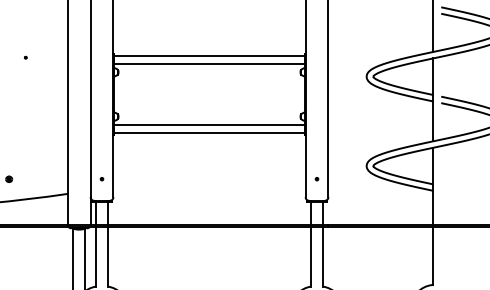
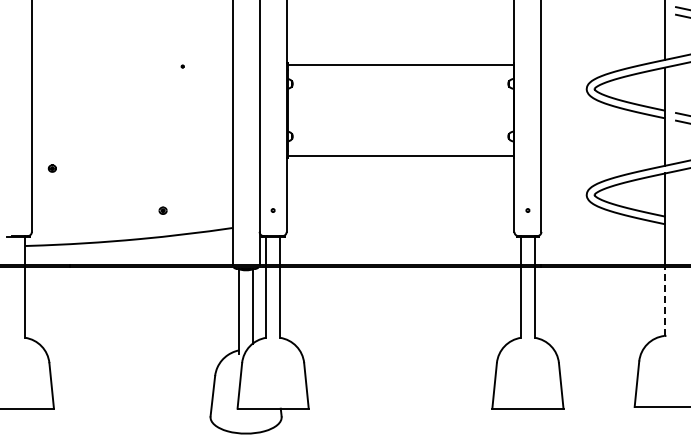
line: (209, 64) -> (400, 74), removed
line: (209, 124) -> (400, 145), removed
line: (433, 255) -> (665, 301), solid -> dashed

